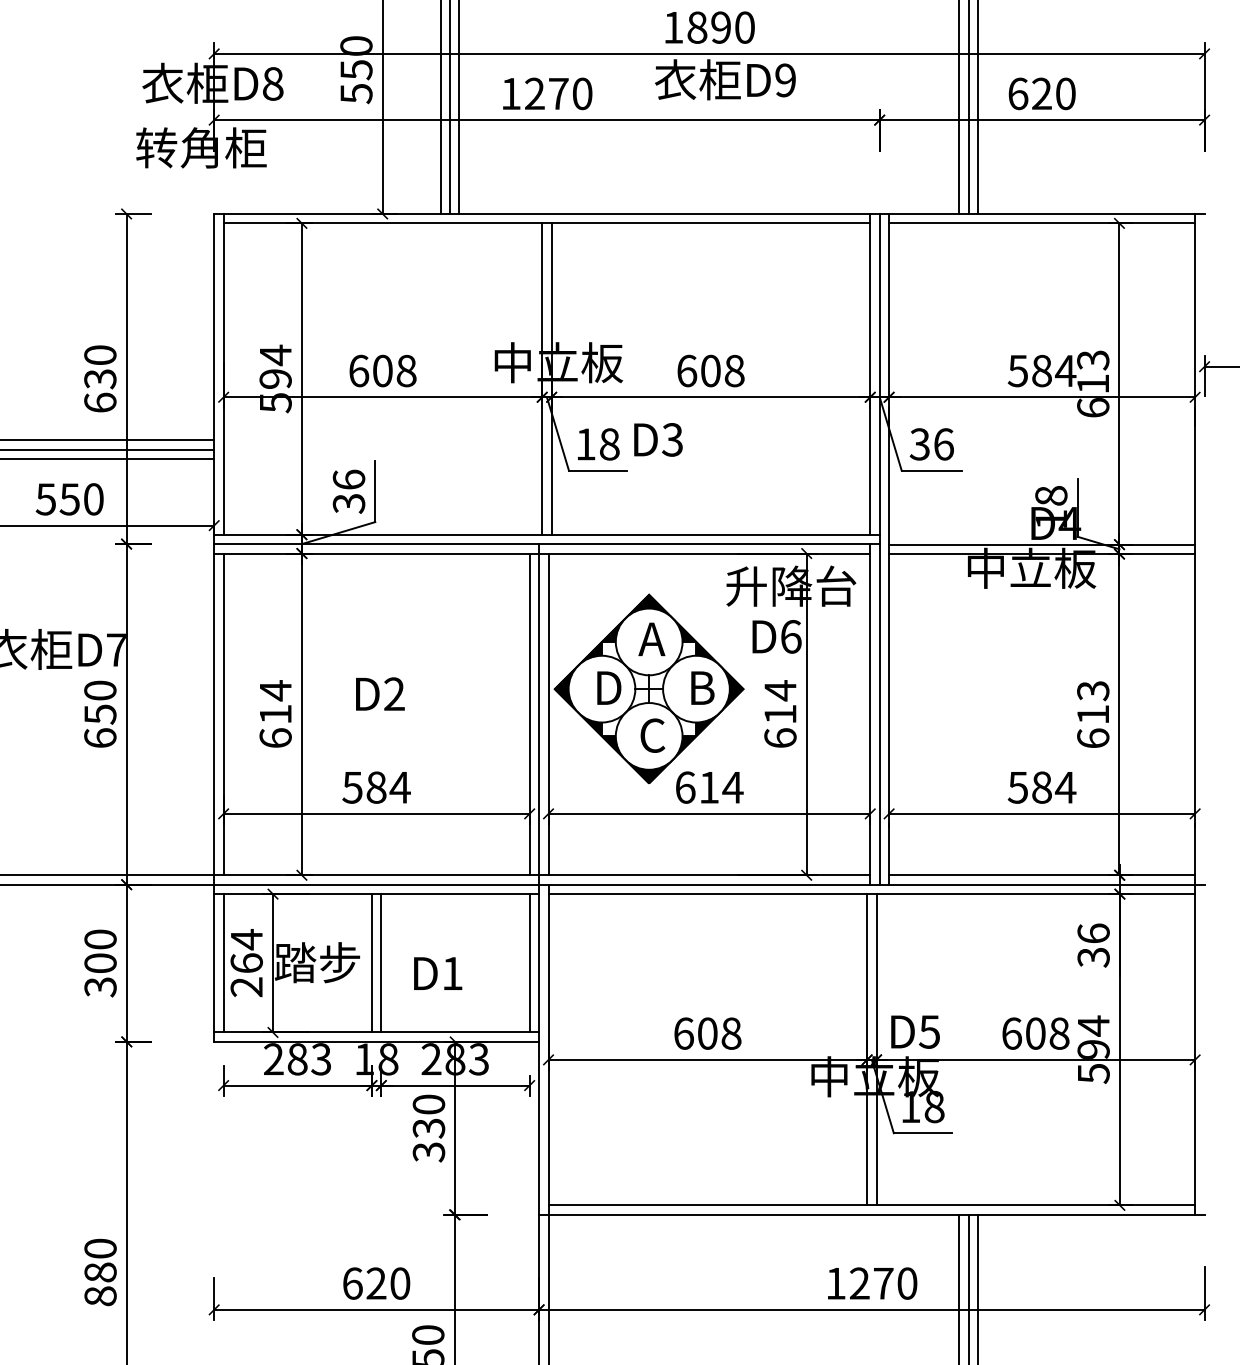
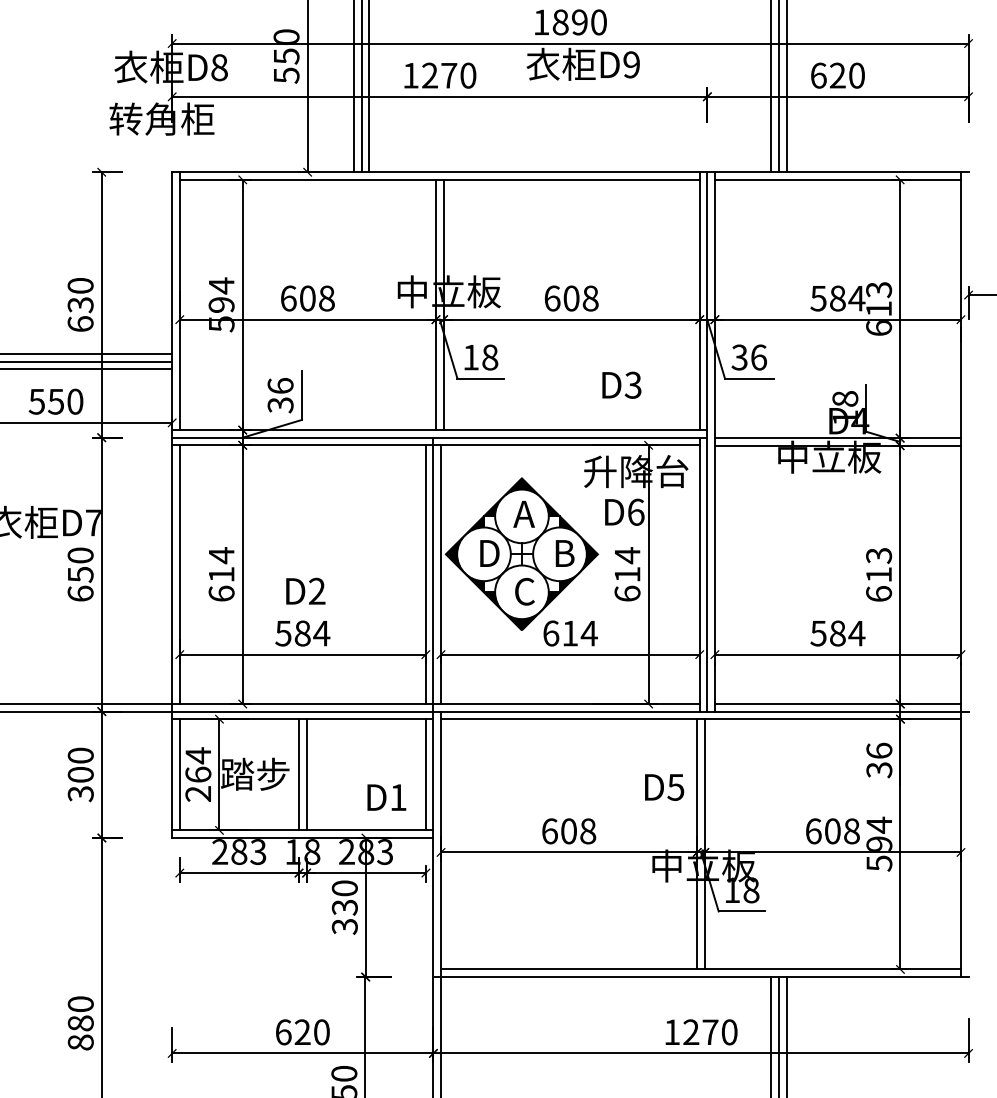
text: (658, 439) -> (621, 384), moved
text: (380, 693) -> (305, 590), moved
text: (438, 973) -> (387, 797), moved
text: (915, 1031) -> (664, 787), moved

